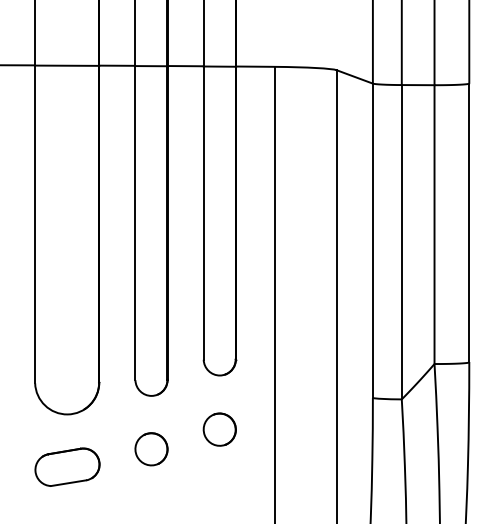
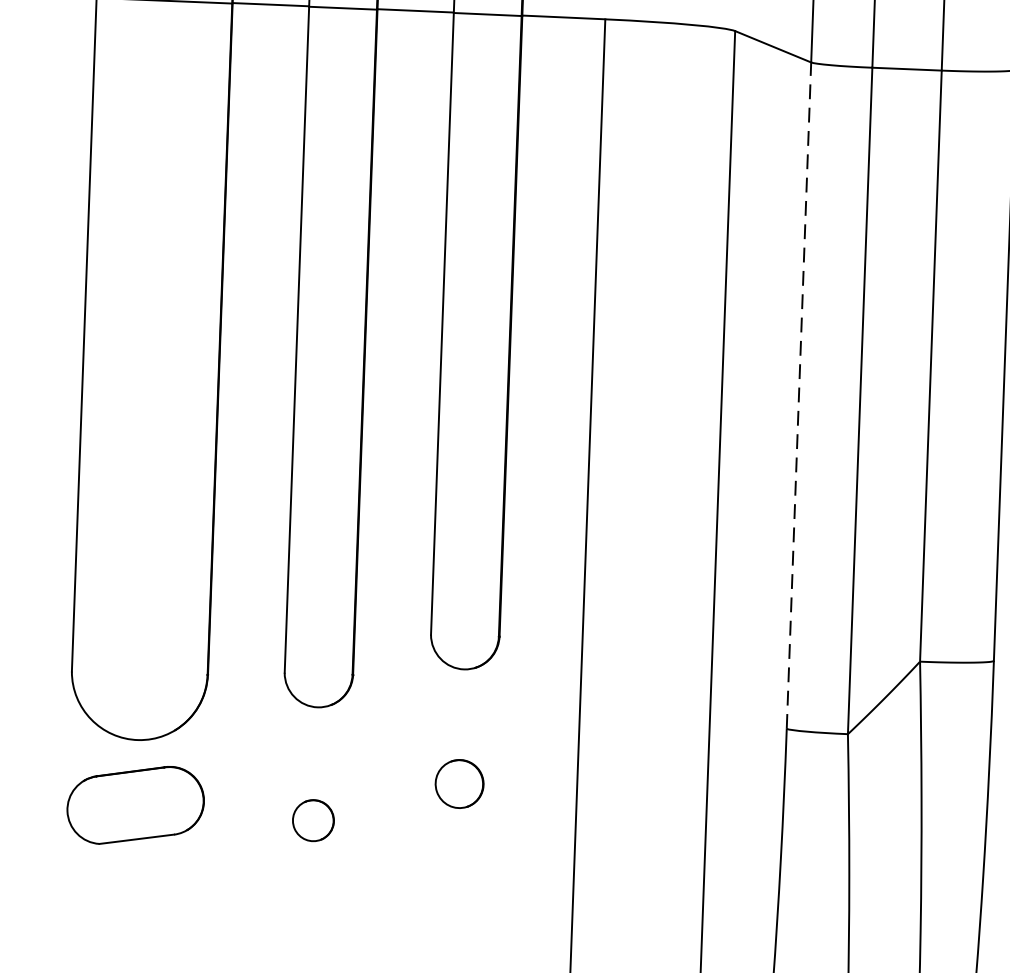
line: (372, 240) -> (798, 395), solid -> dashed
part: (219, 429) -> (459, 783), size x0.7
part: (151, 449) -> (313, 820), size x0.6
part: (67, 466) -> (135, 803), moved

